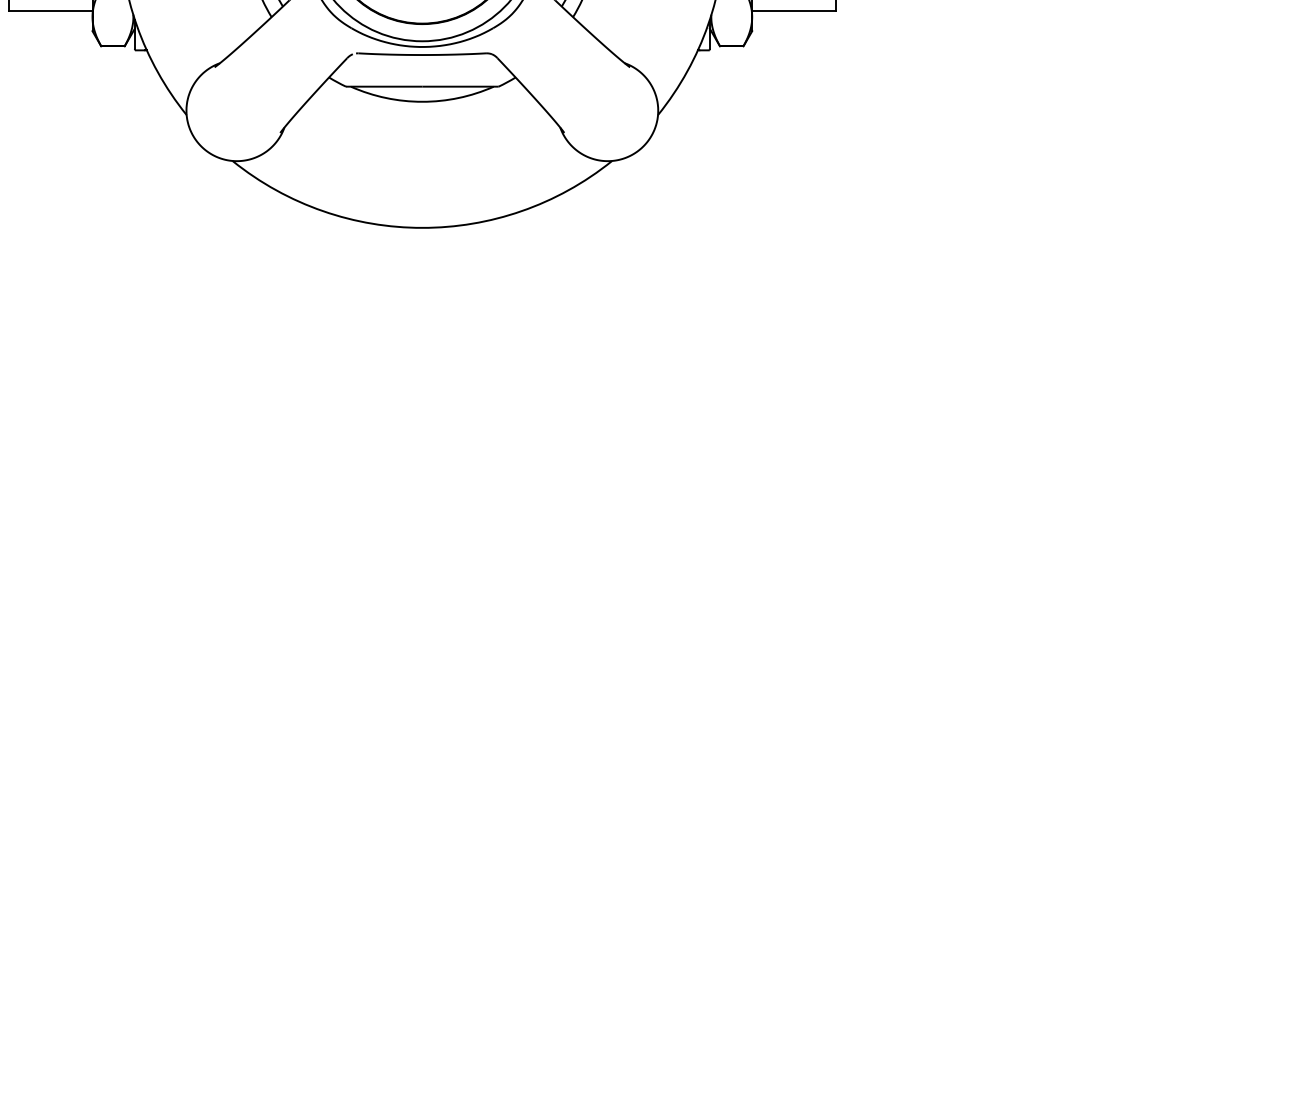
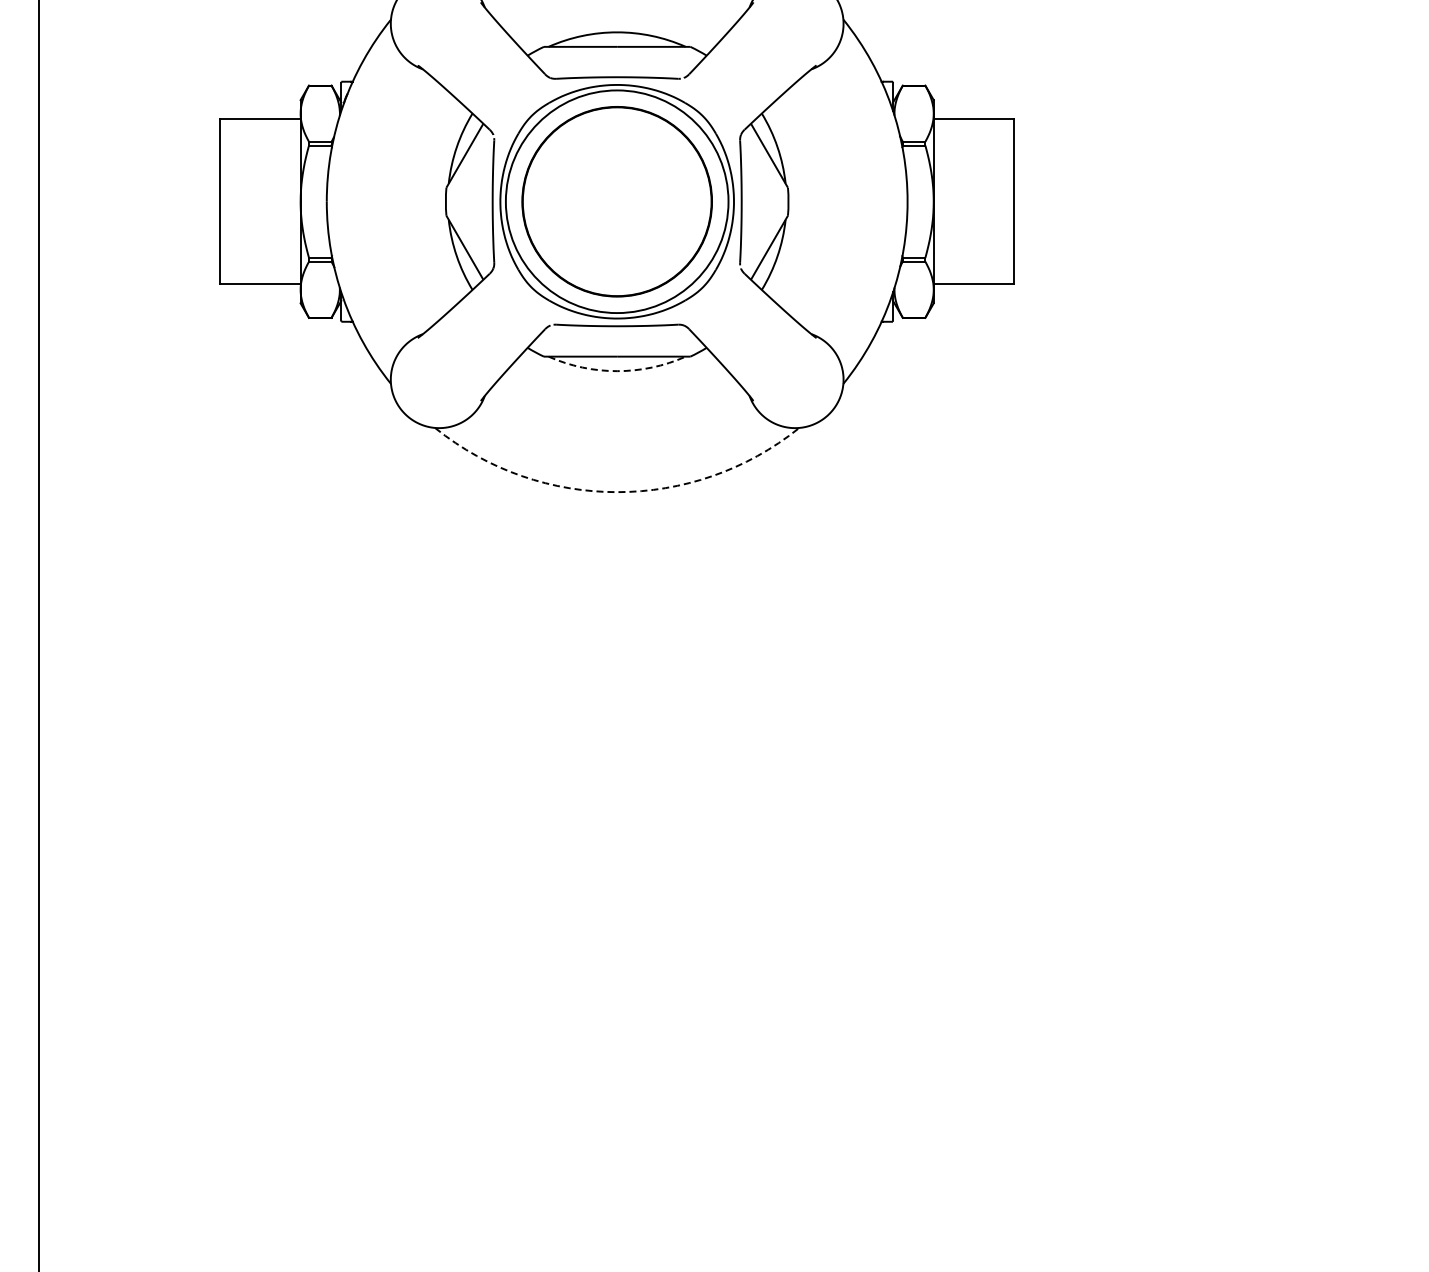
arc: (422, 102) -> (617, 371), solid -> dashed
arc: (422, 228) -> (617, 492), solid -> dashed

